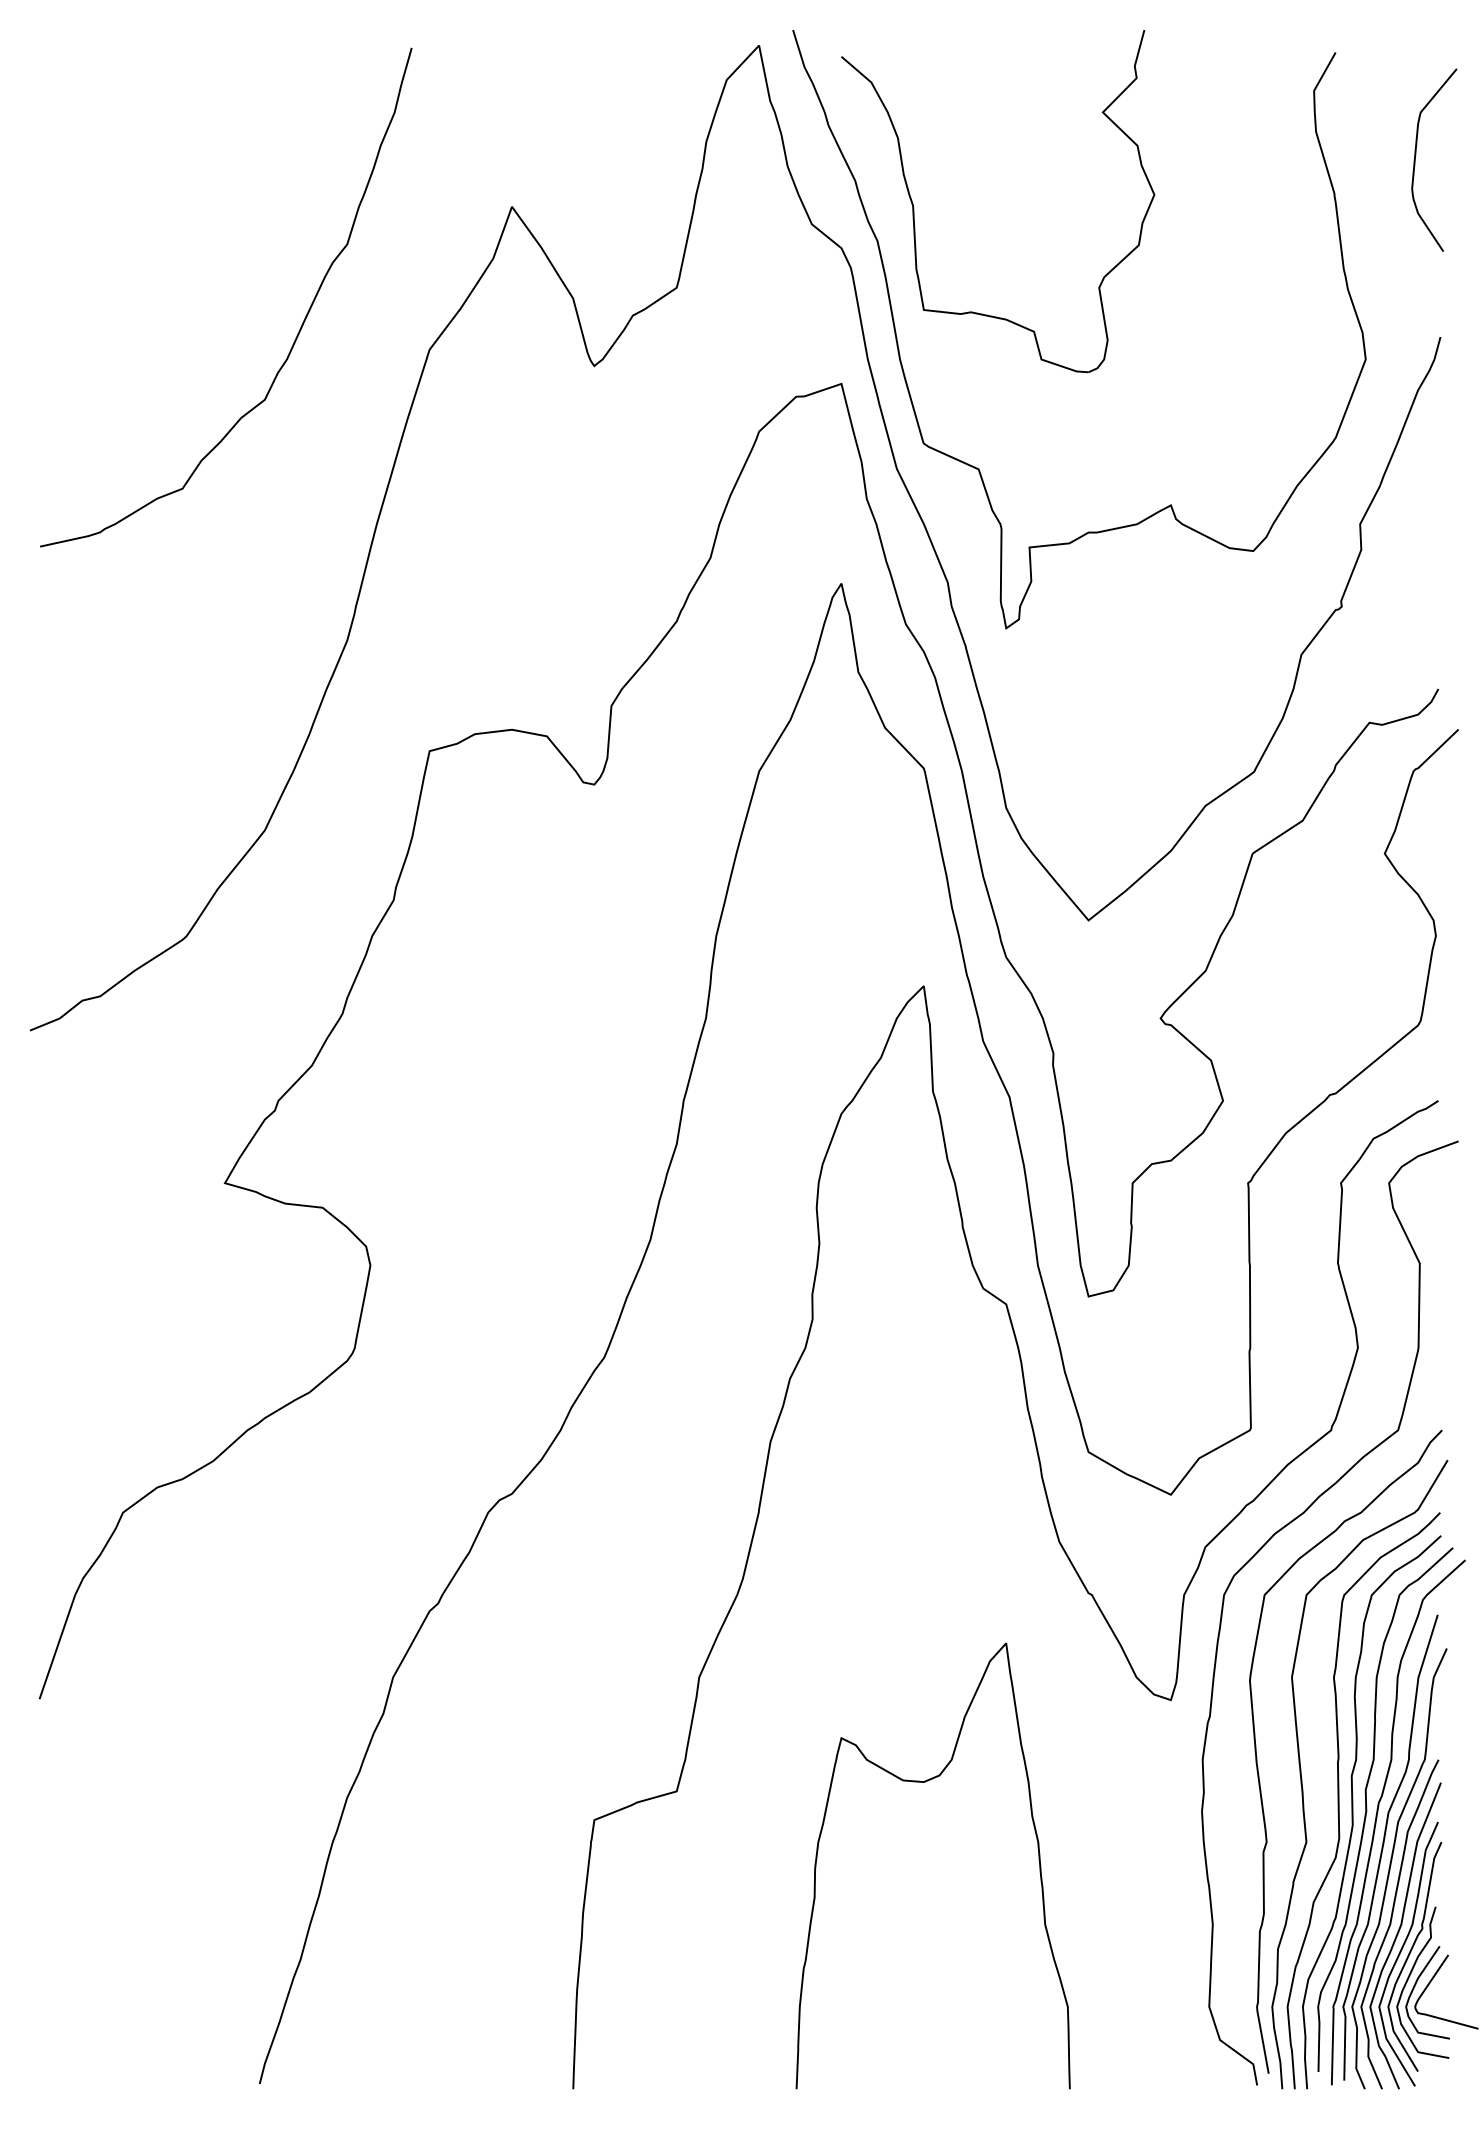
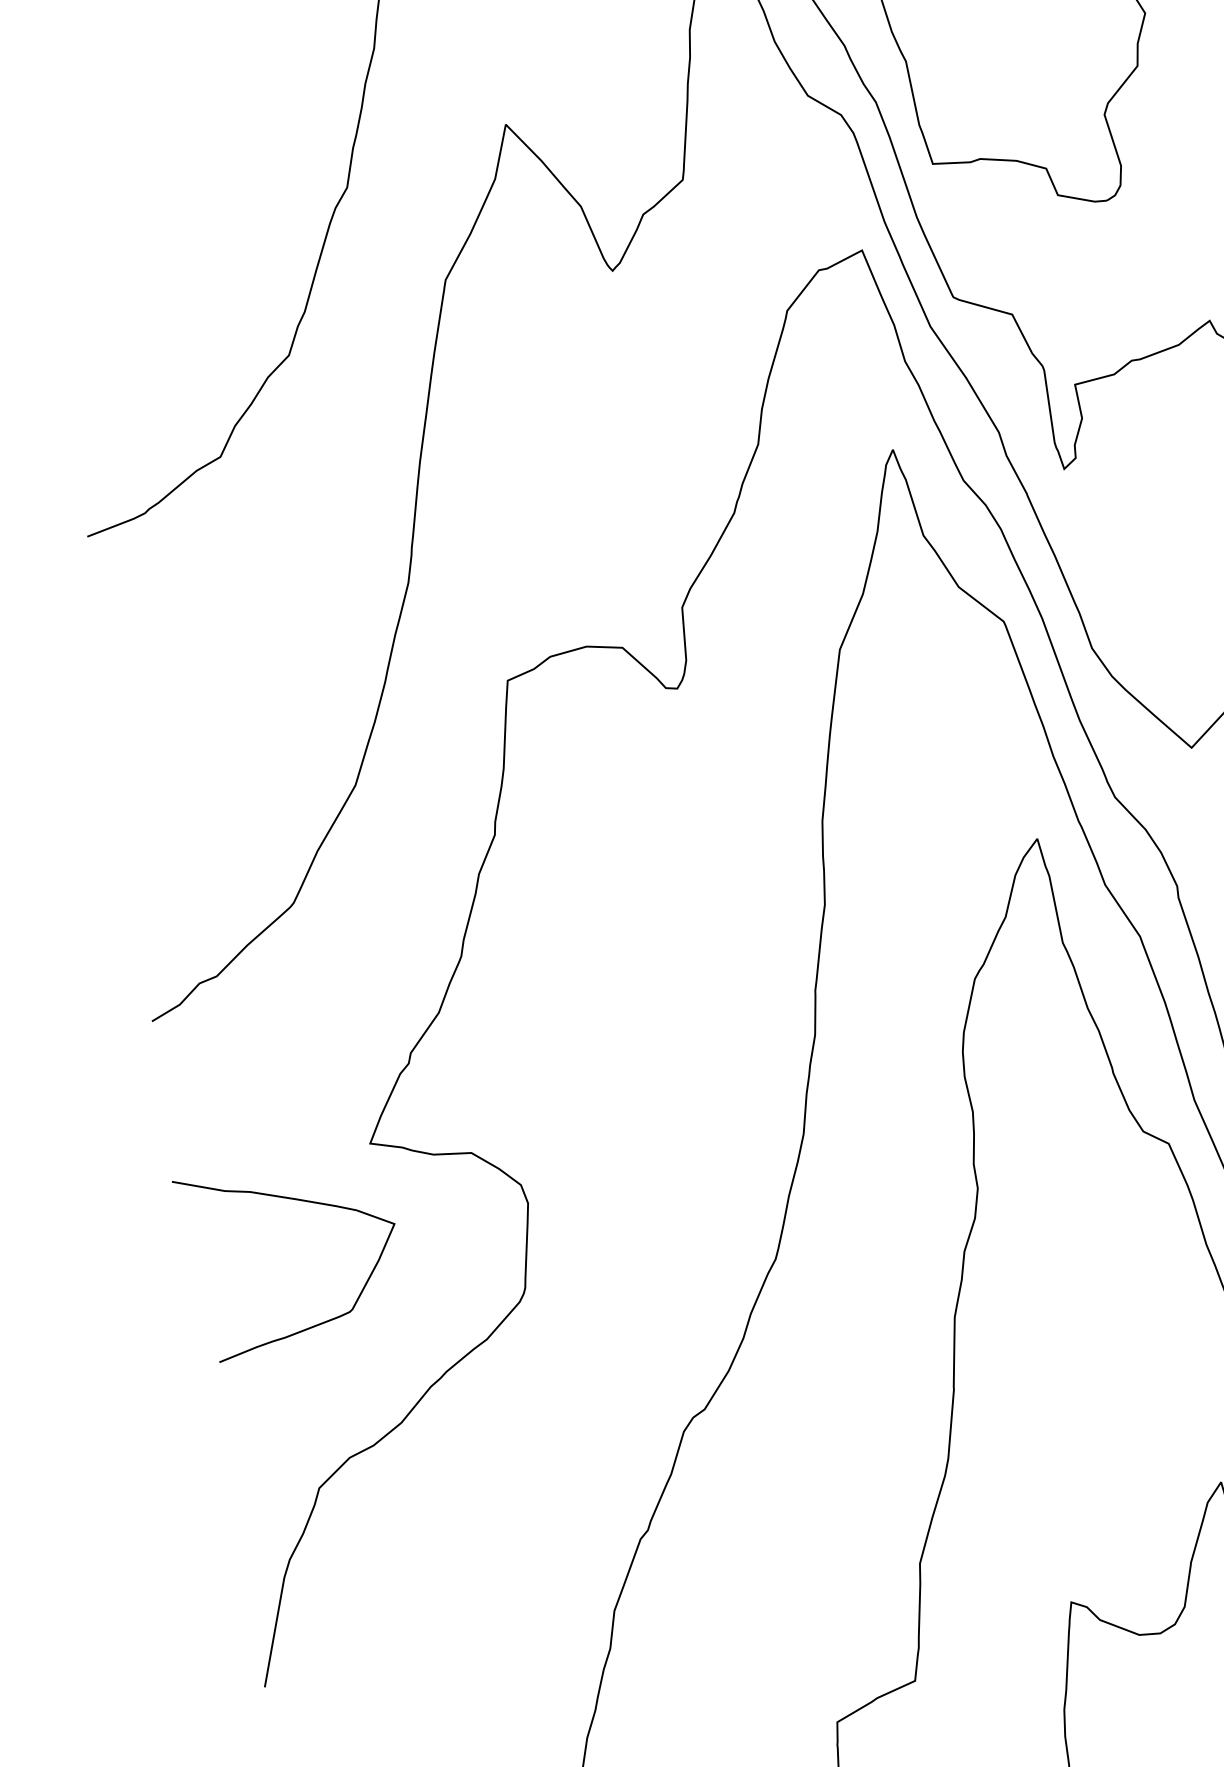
curve: (149, 1229) -> (302, 1201), added

